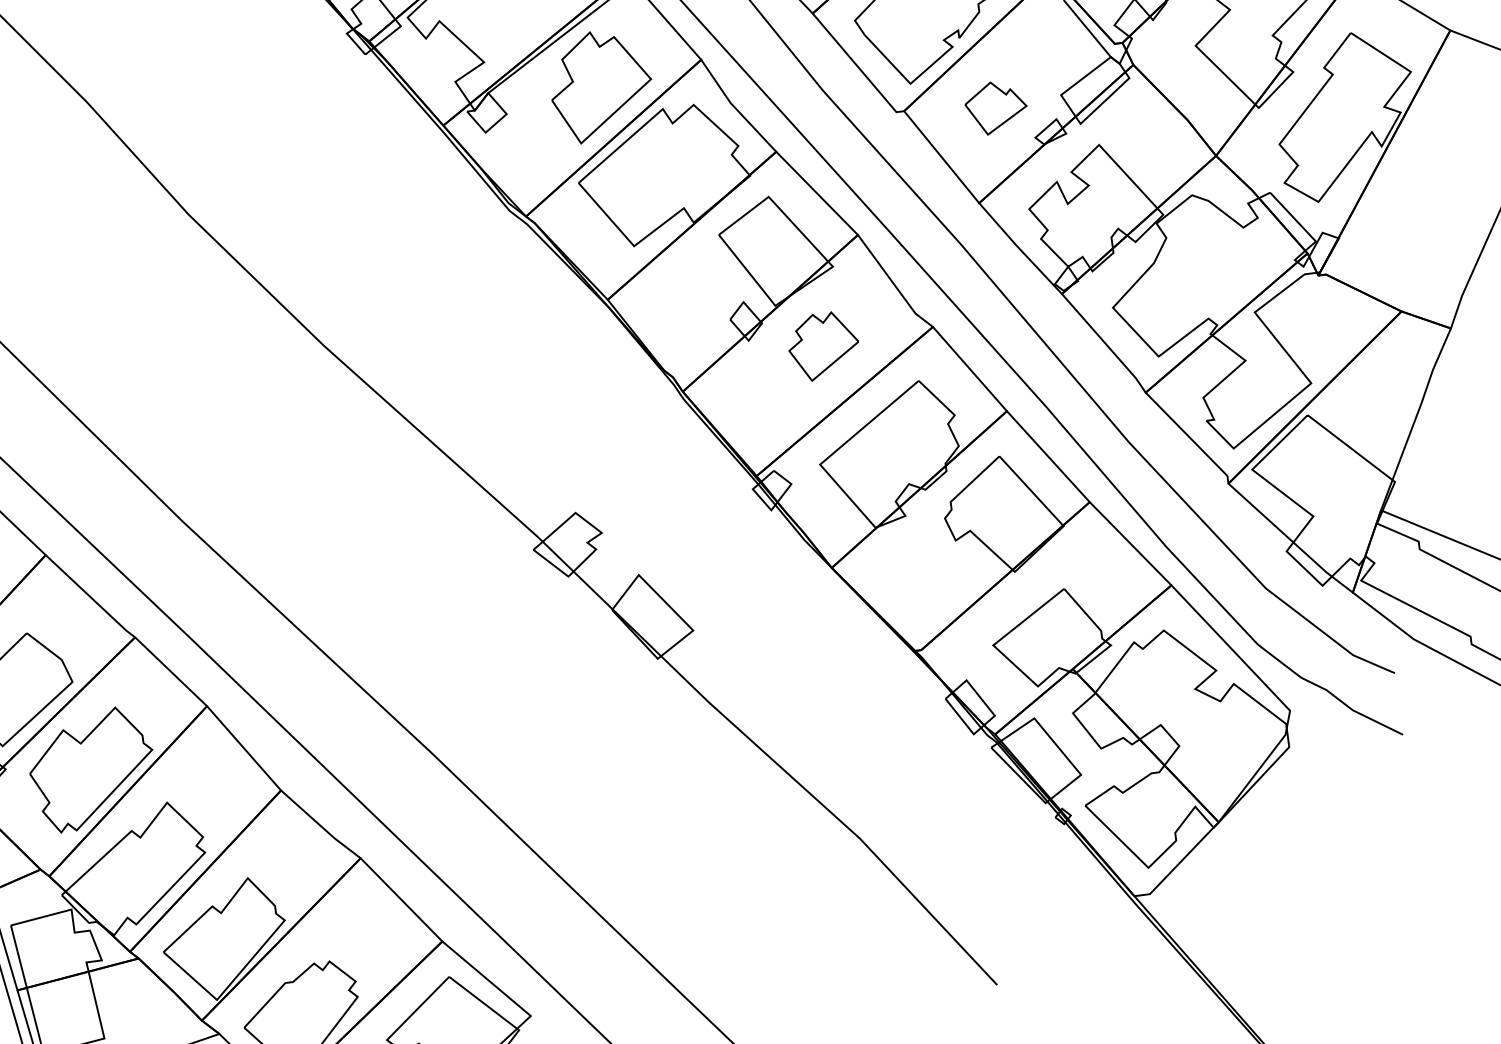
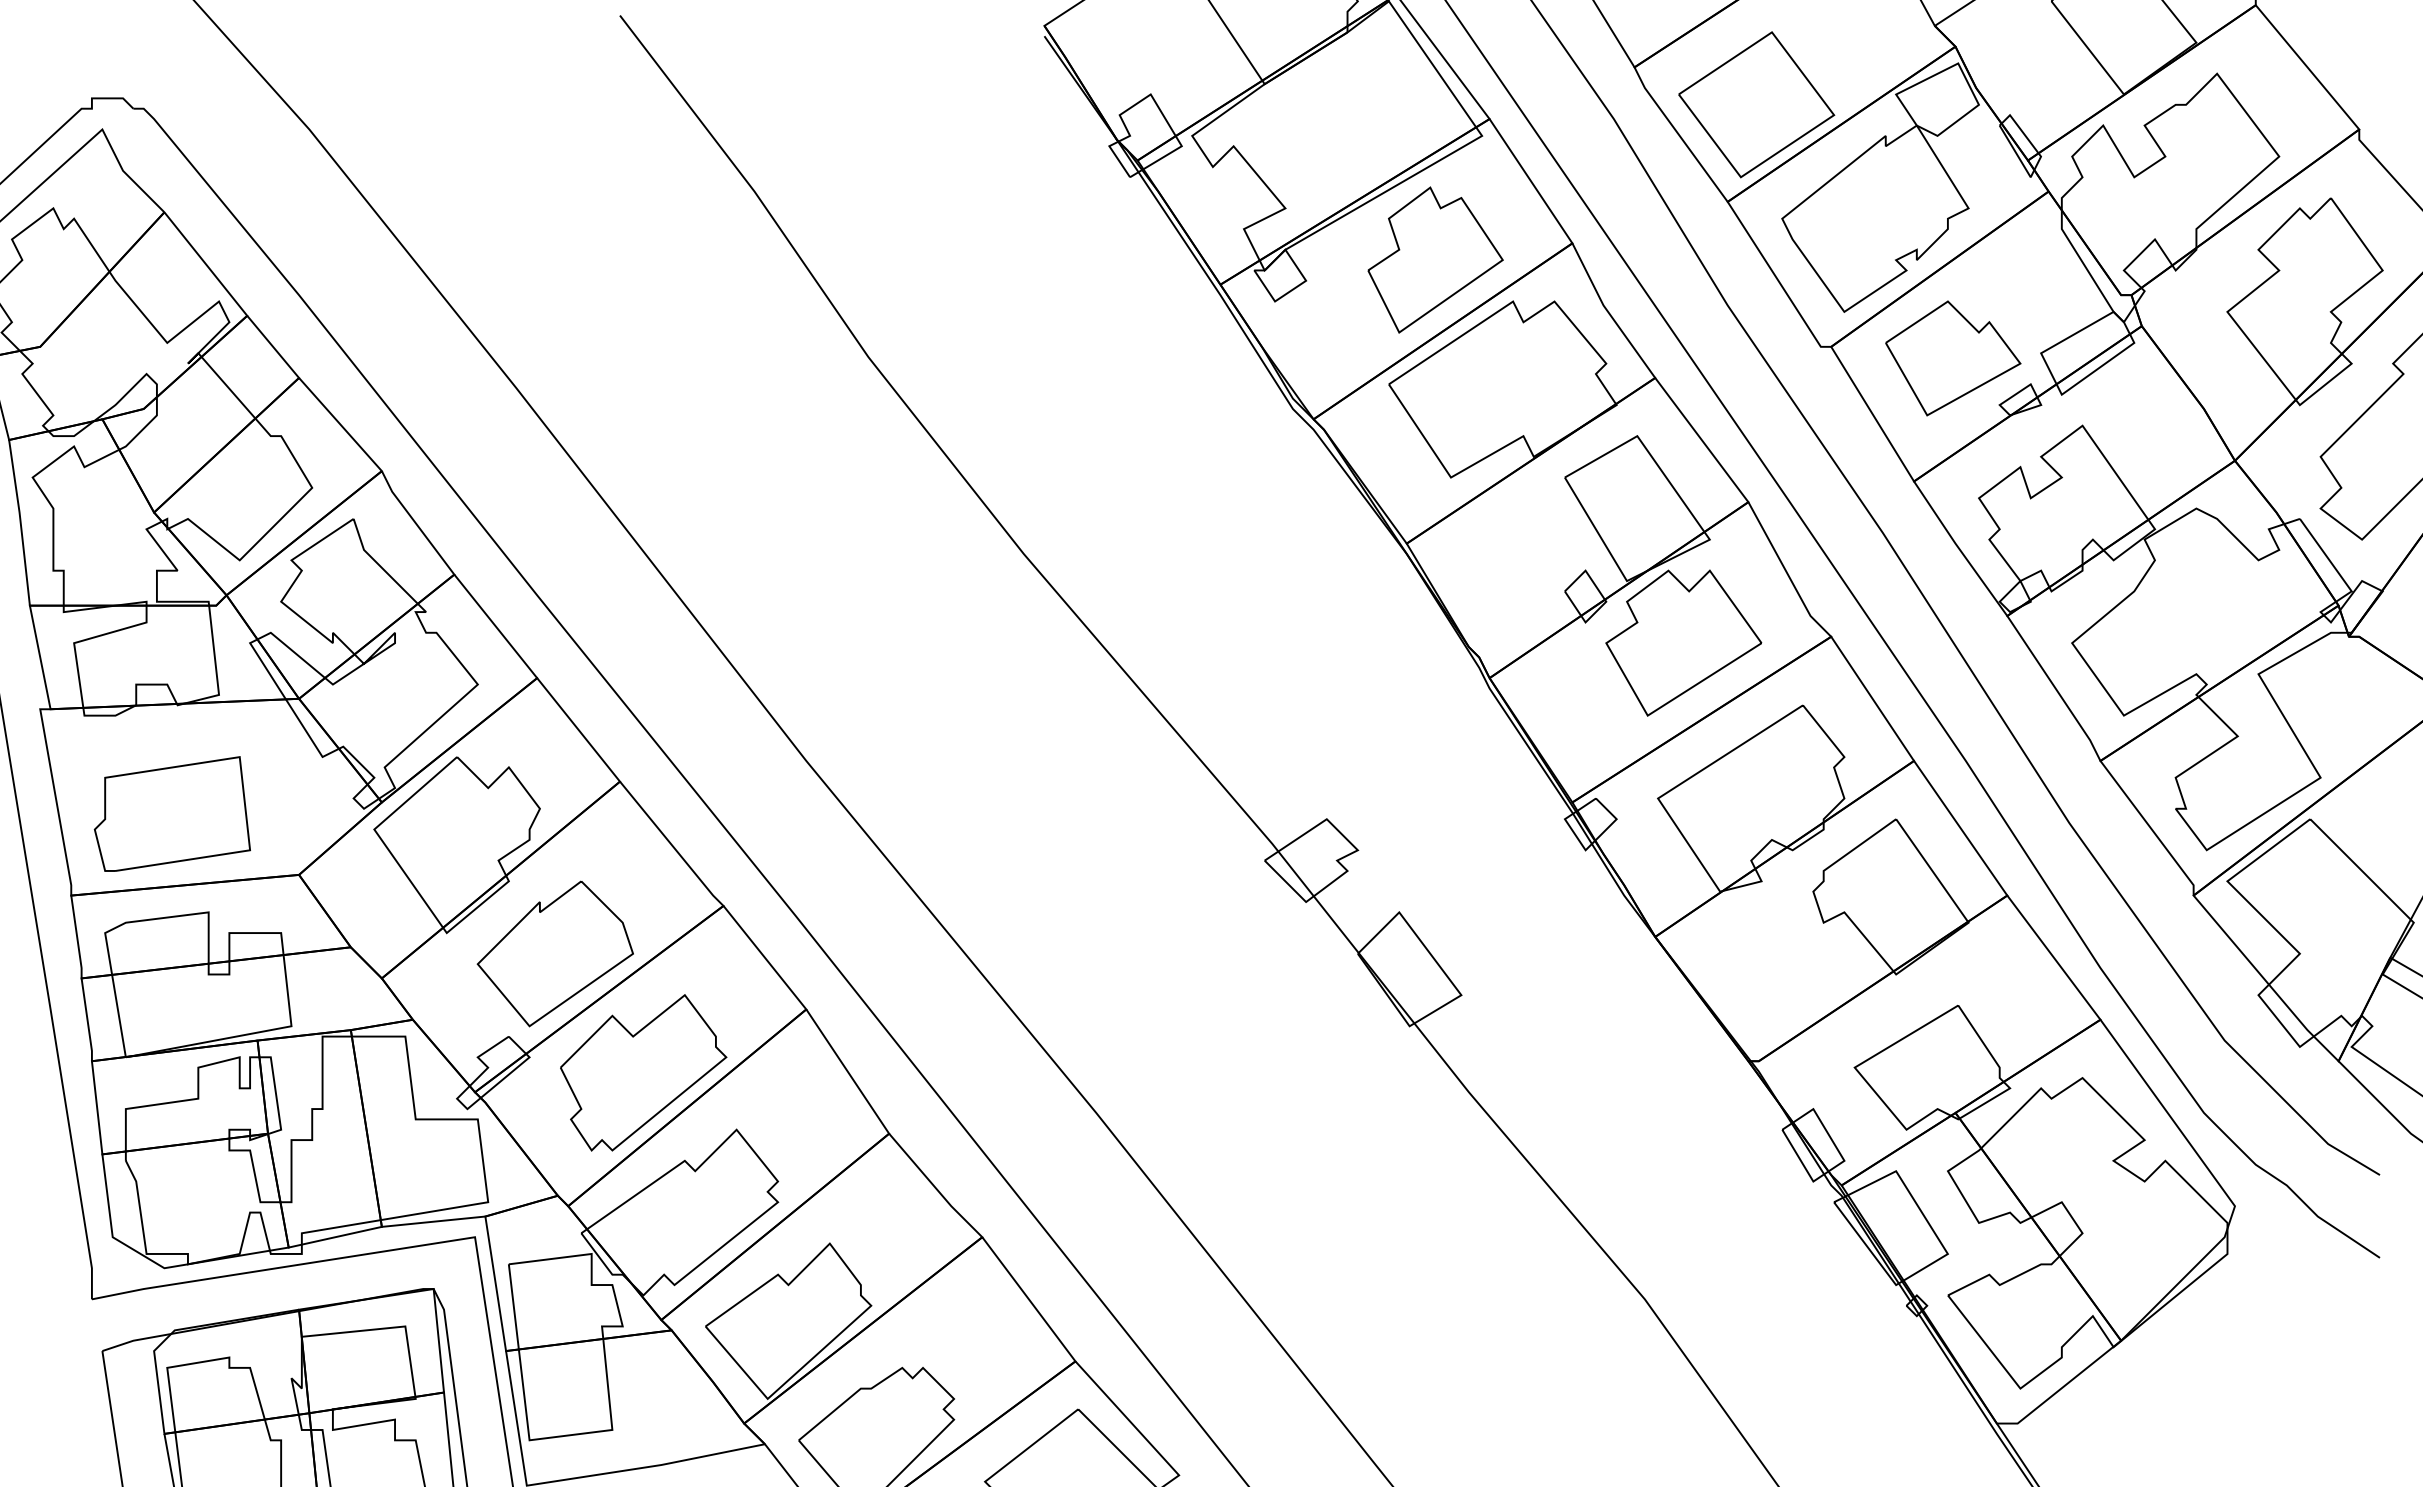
part: (996, 107) -> (1953, 358), size x1.67
part: (823, 345) -> (1683, 642), size x1.67

